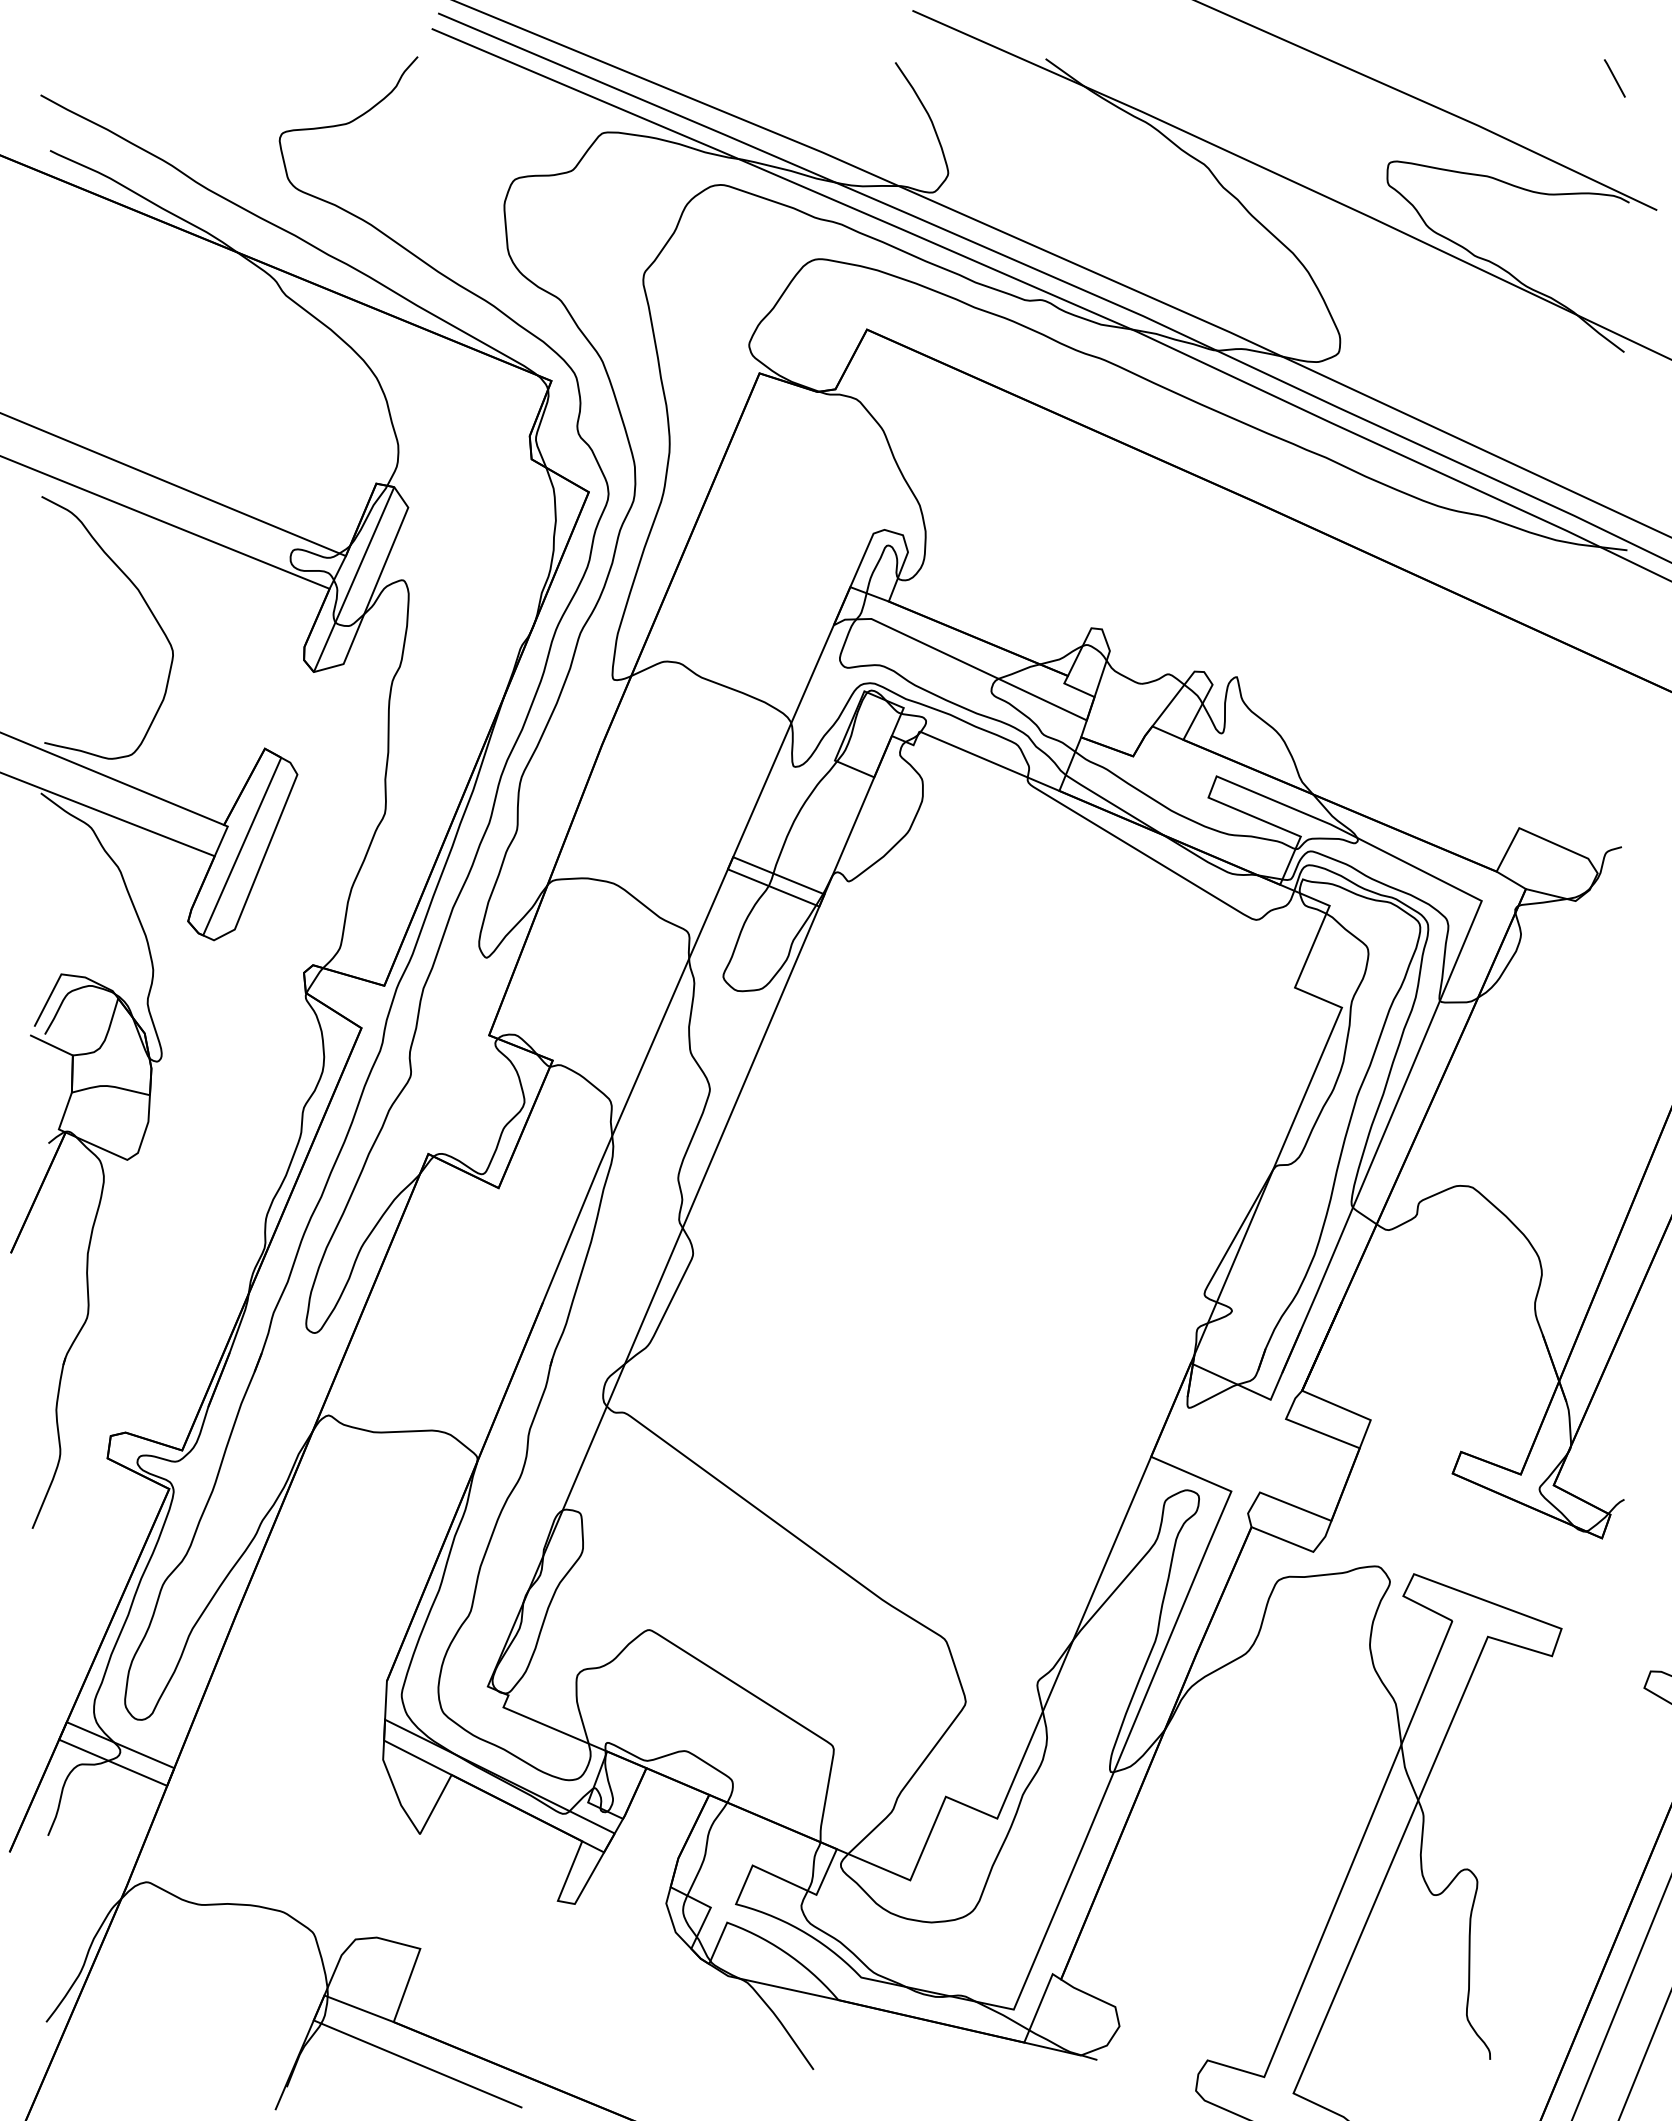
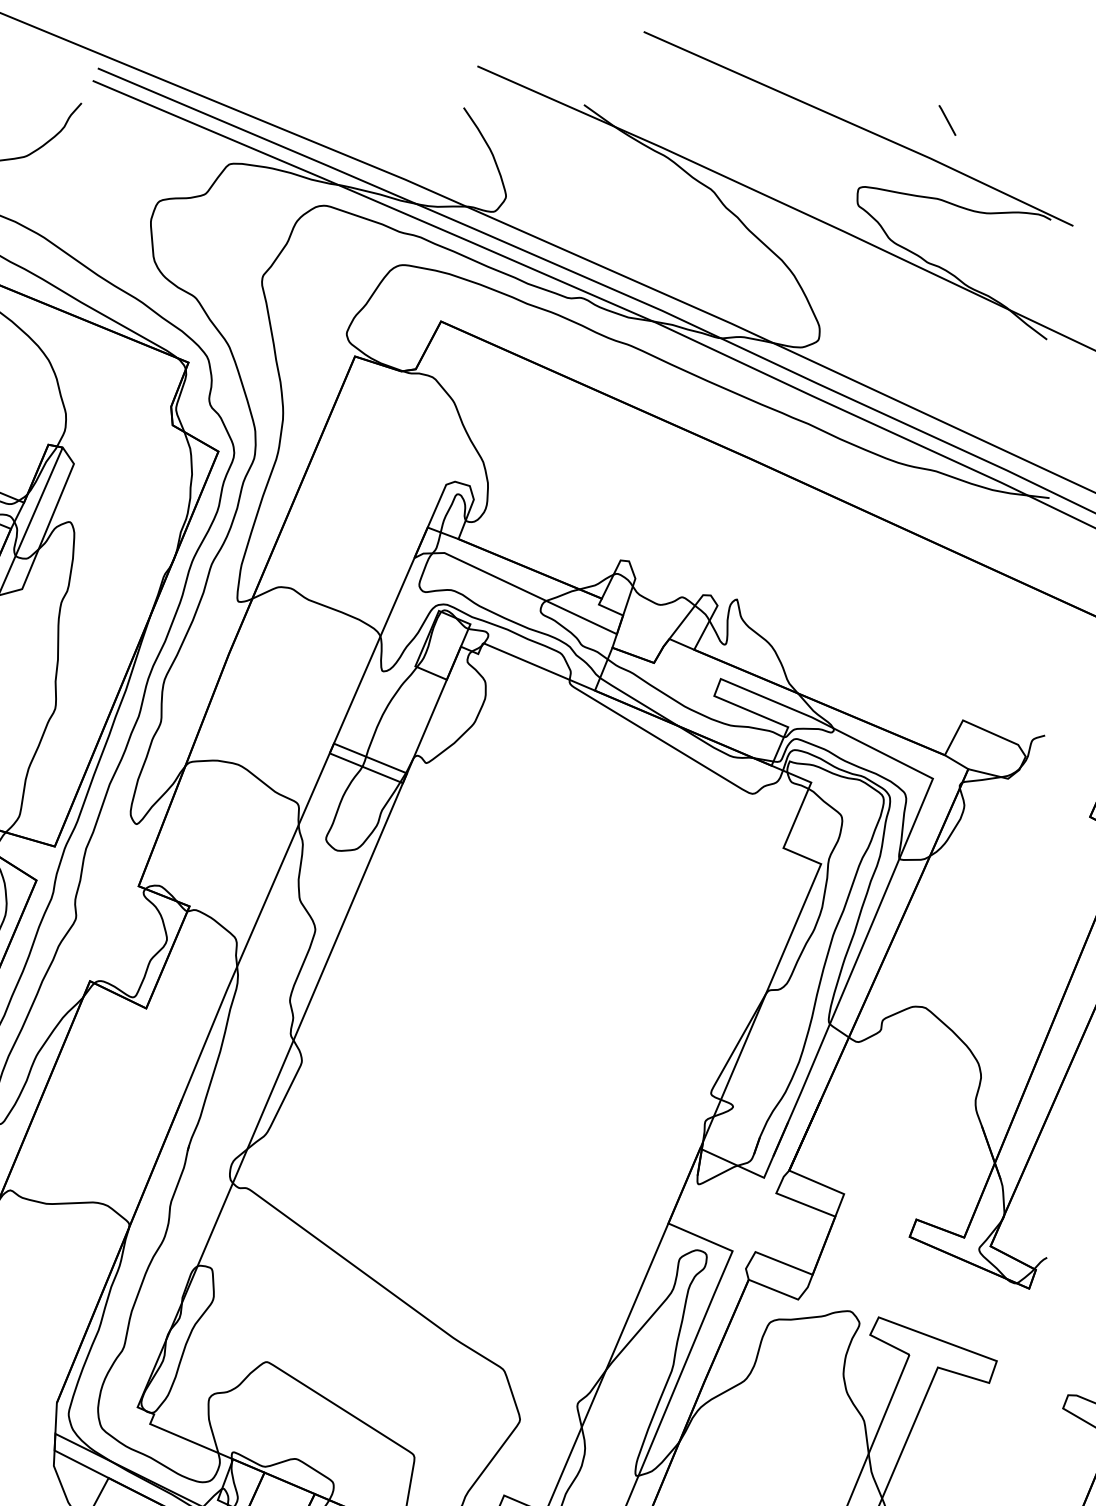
line: (1614, 78) -> (947, 120), moved

